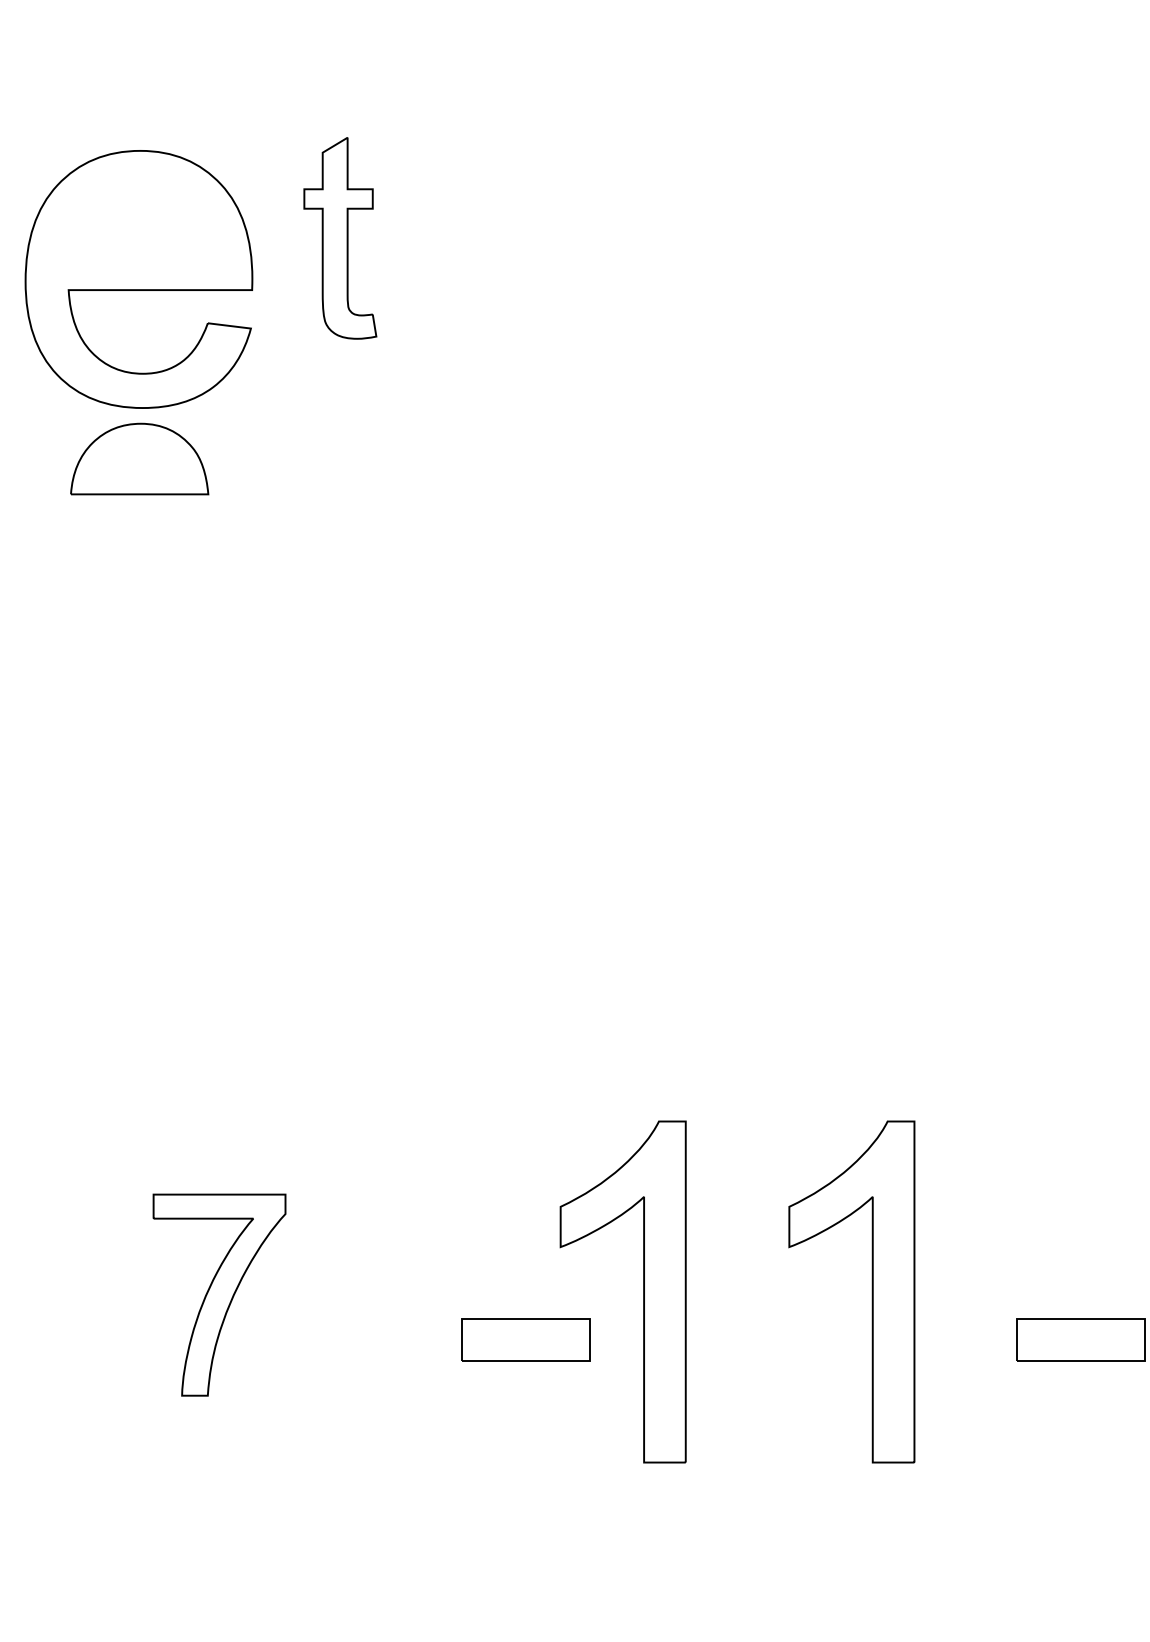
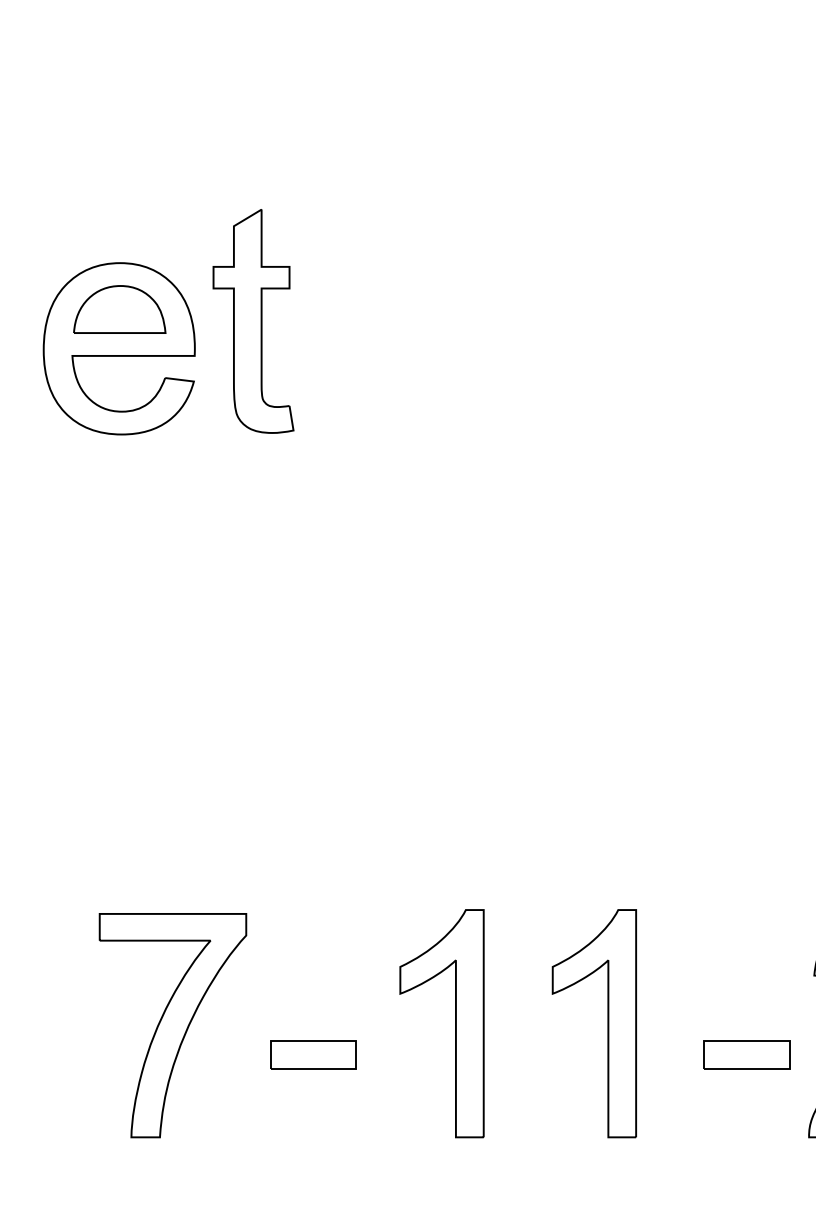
part: (340, 238) -> (253, 321), size x1.67
part: (139, 459) -> (119, 309), moved
part: (218, 1294) -> (172, 1025), size x1.67
part: (526, 1338) -> (313, 1054), moved

